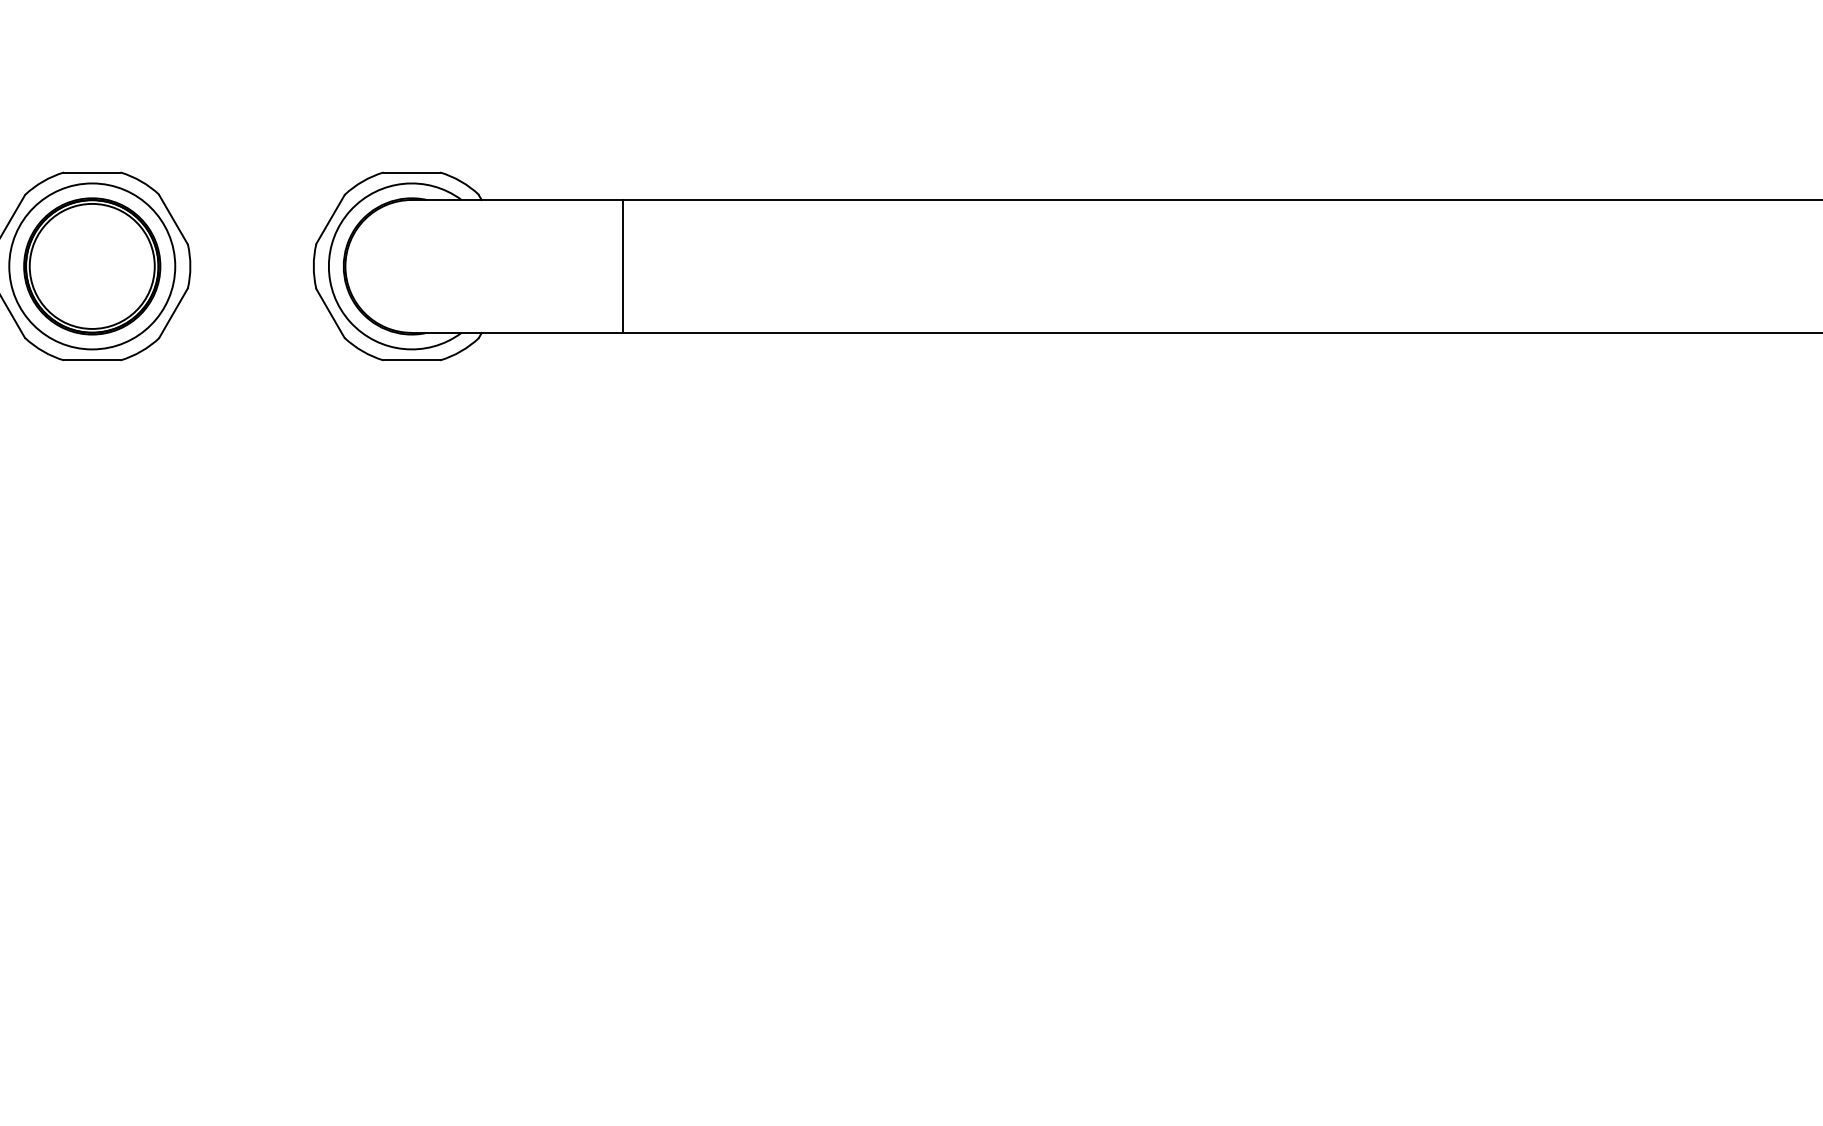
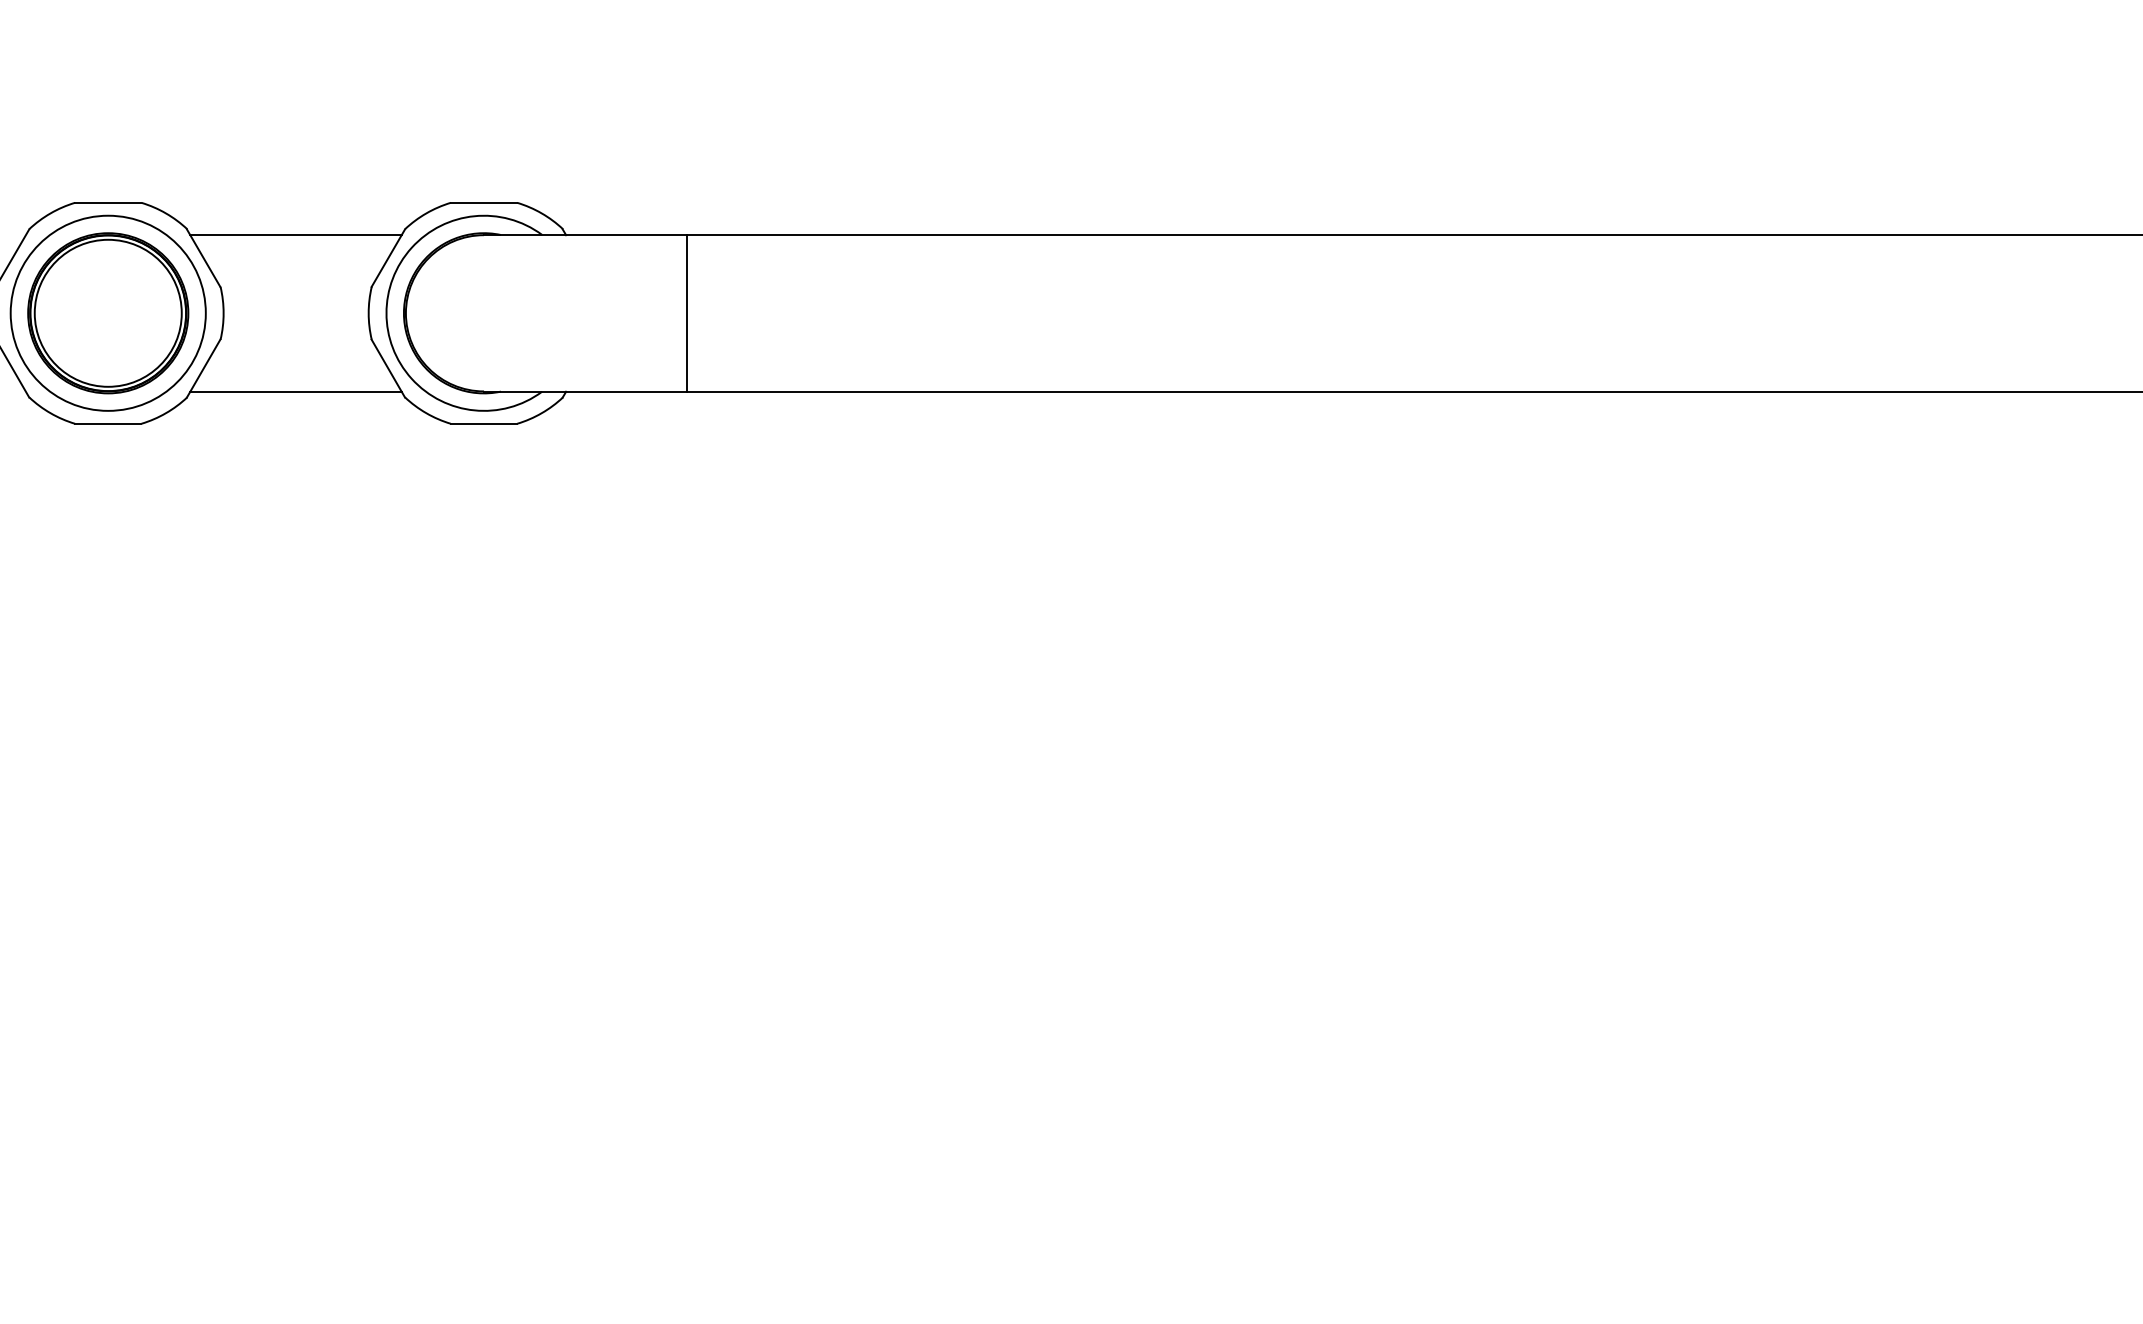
line: (251, 200) -> (295, 235), added
line: (623, 266) -> (687, 313), moved
line: (251, 332) -> (295, 391), added

